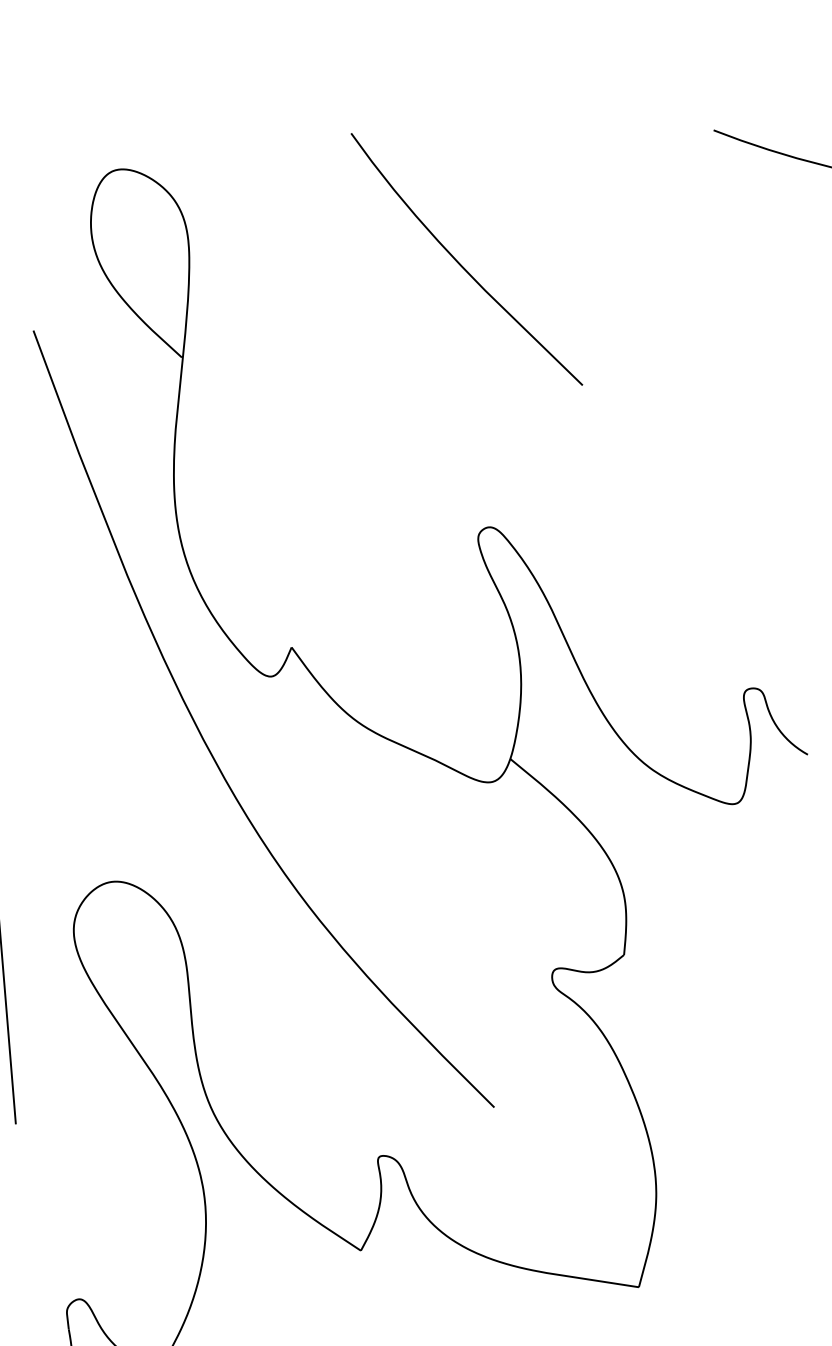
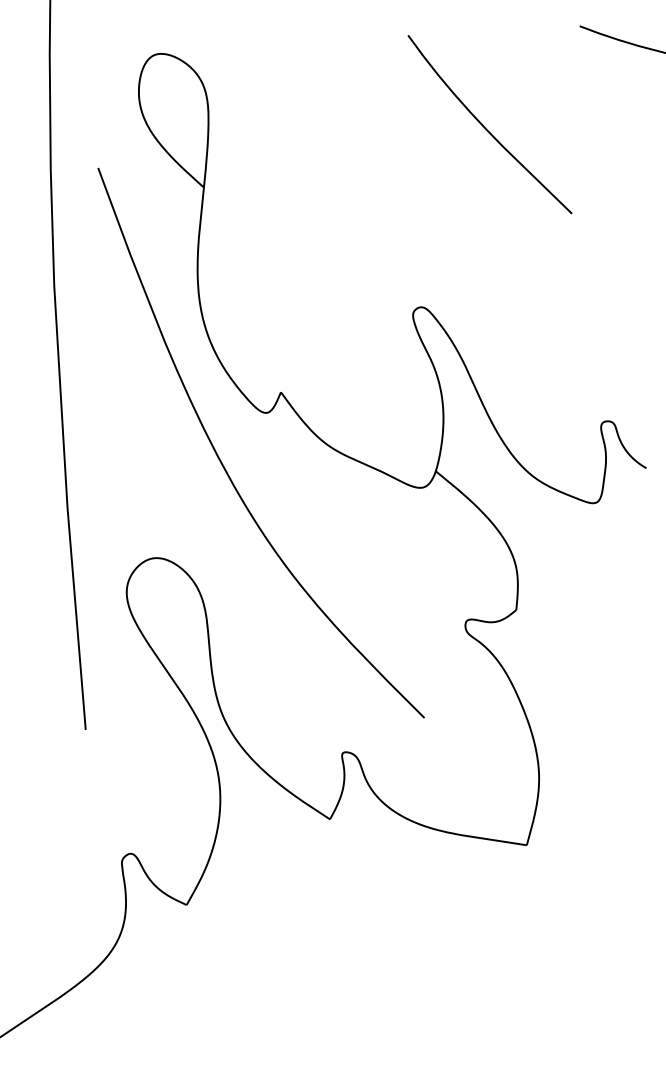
curve: (460, 263) -> (485, 127), moved

